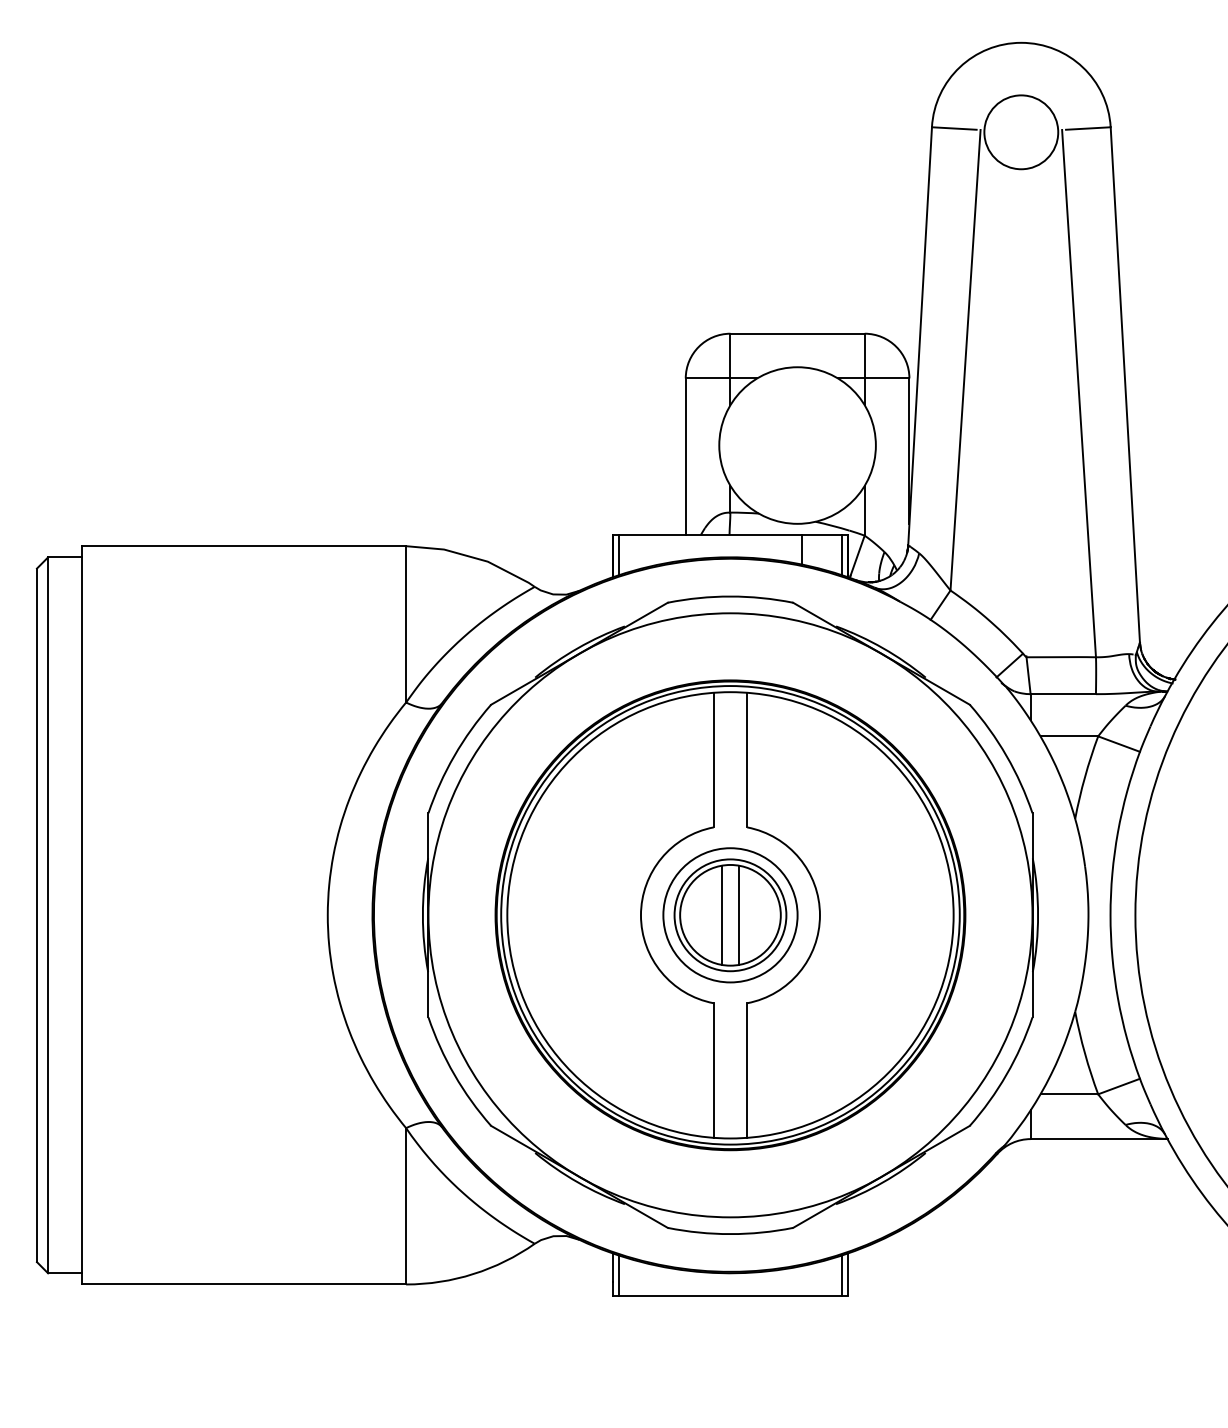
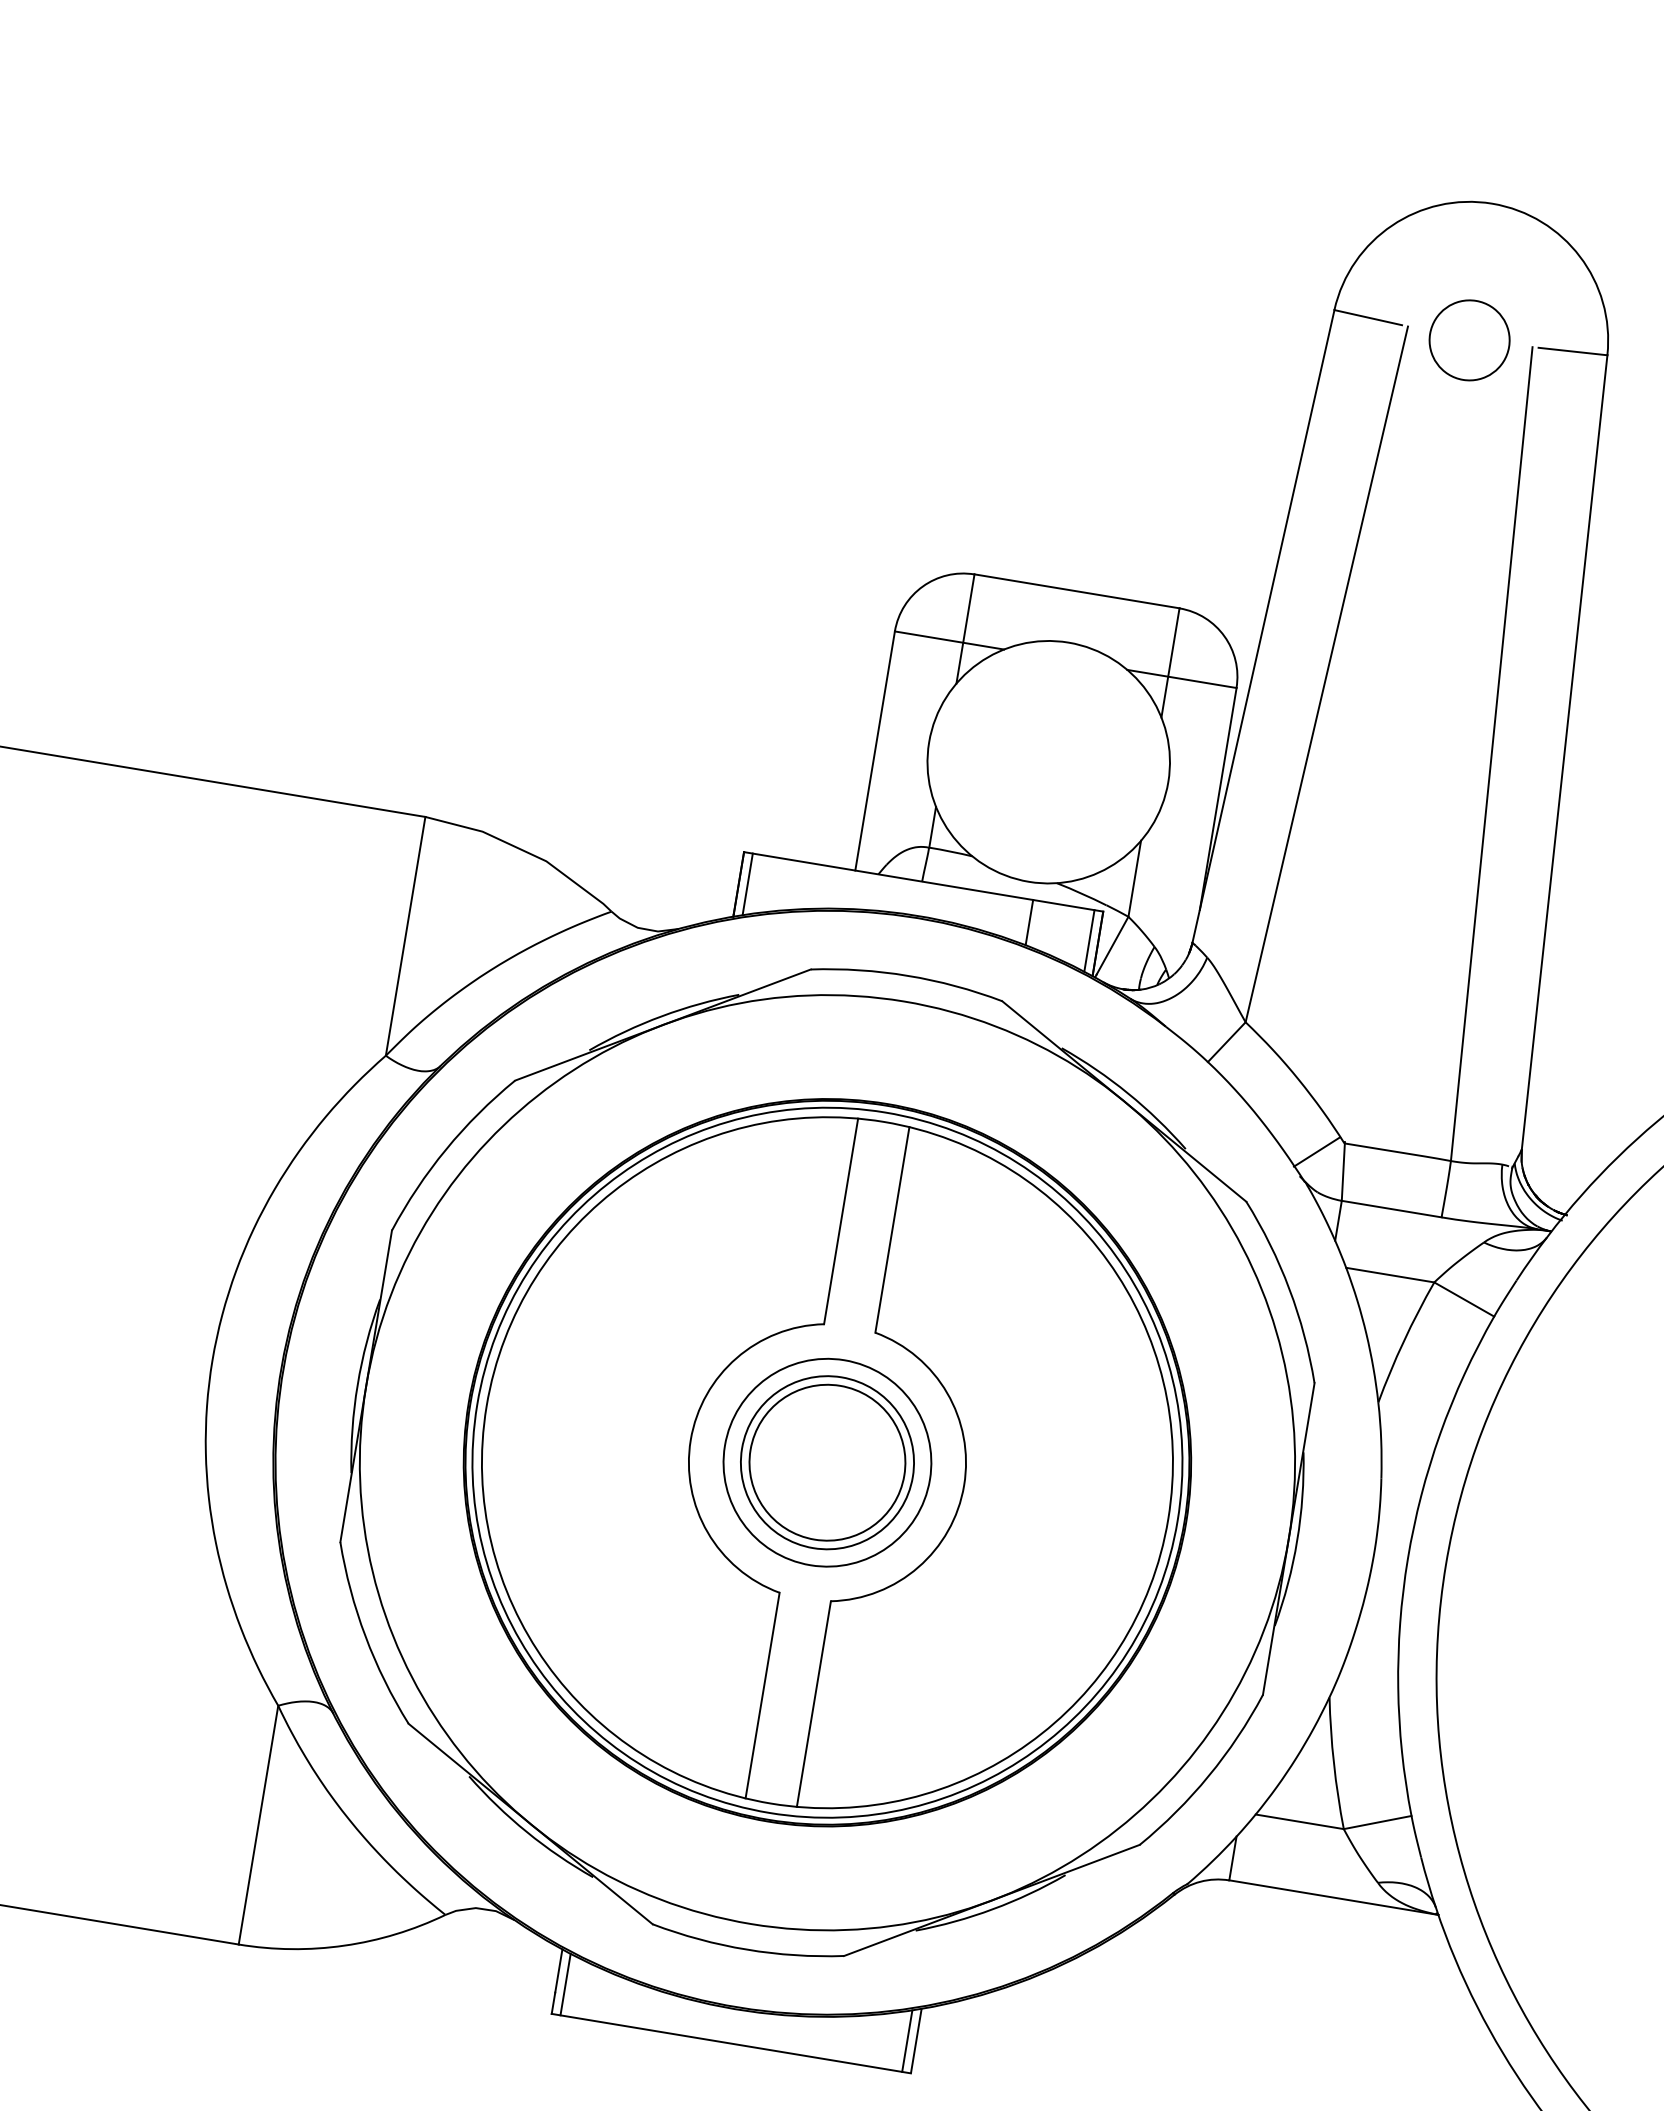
circle: (1021, 132) -> (1469, 340), size x0.7
line: (721, 914) -> (813, 1459), removed
line: (739, 914) -> (841, 1463), removed

